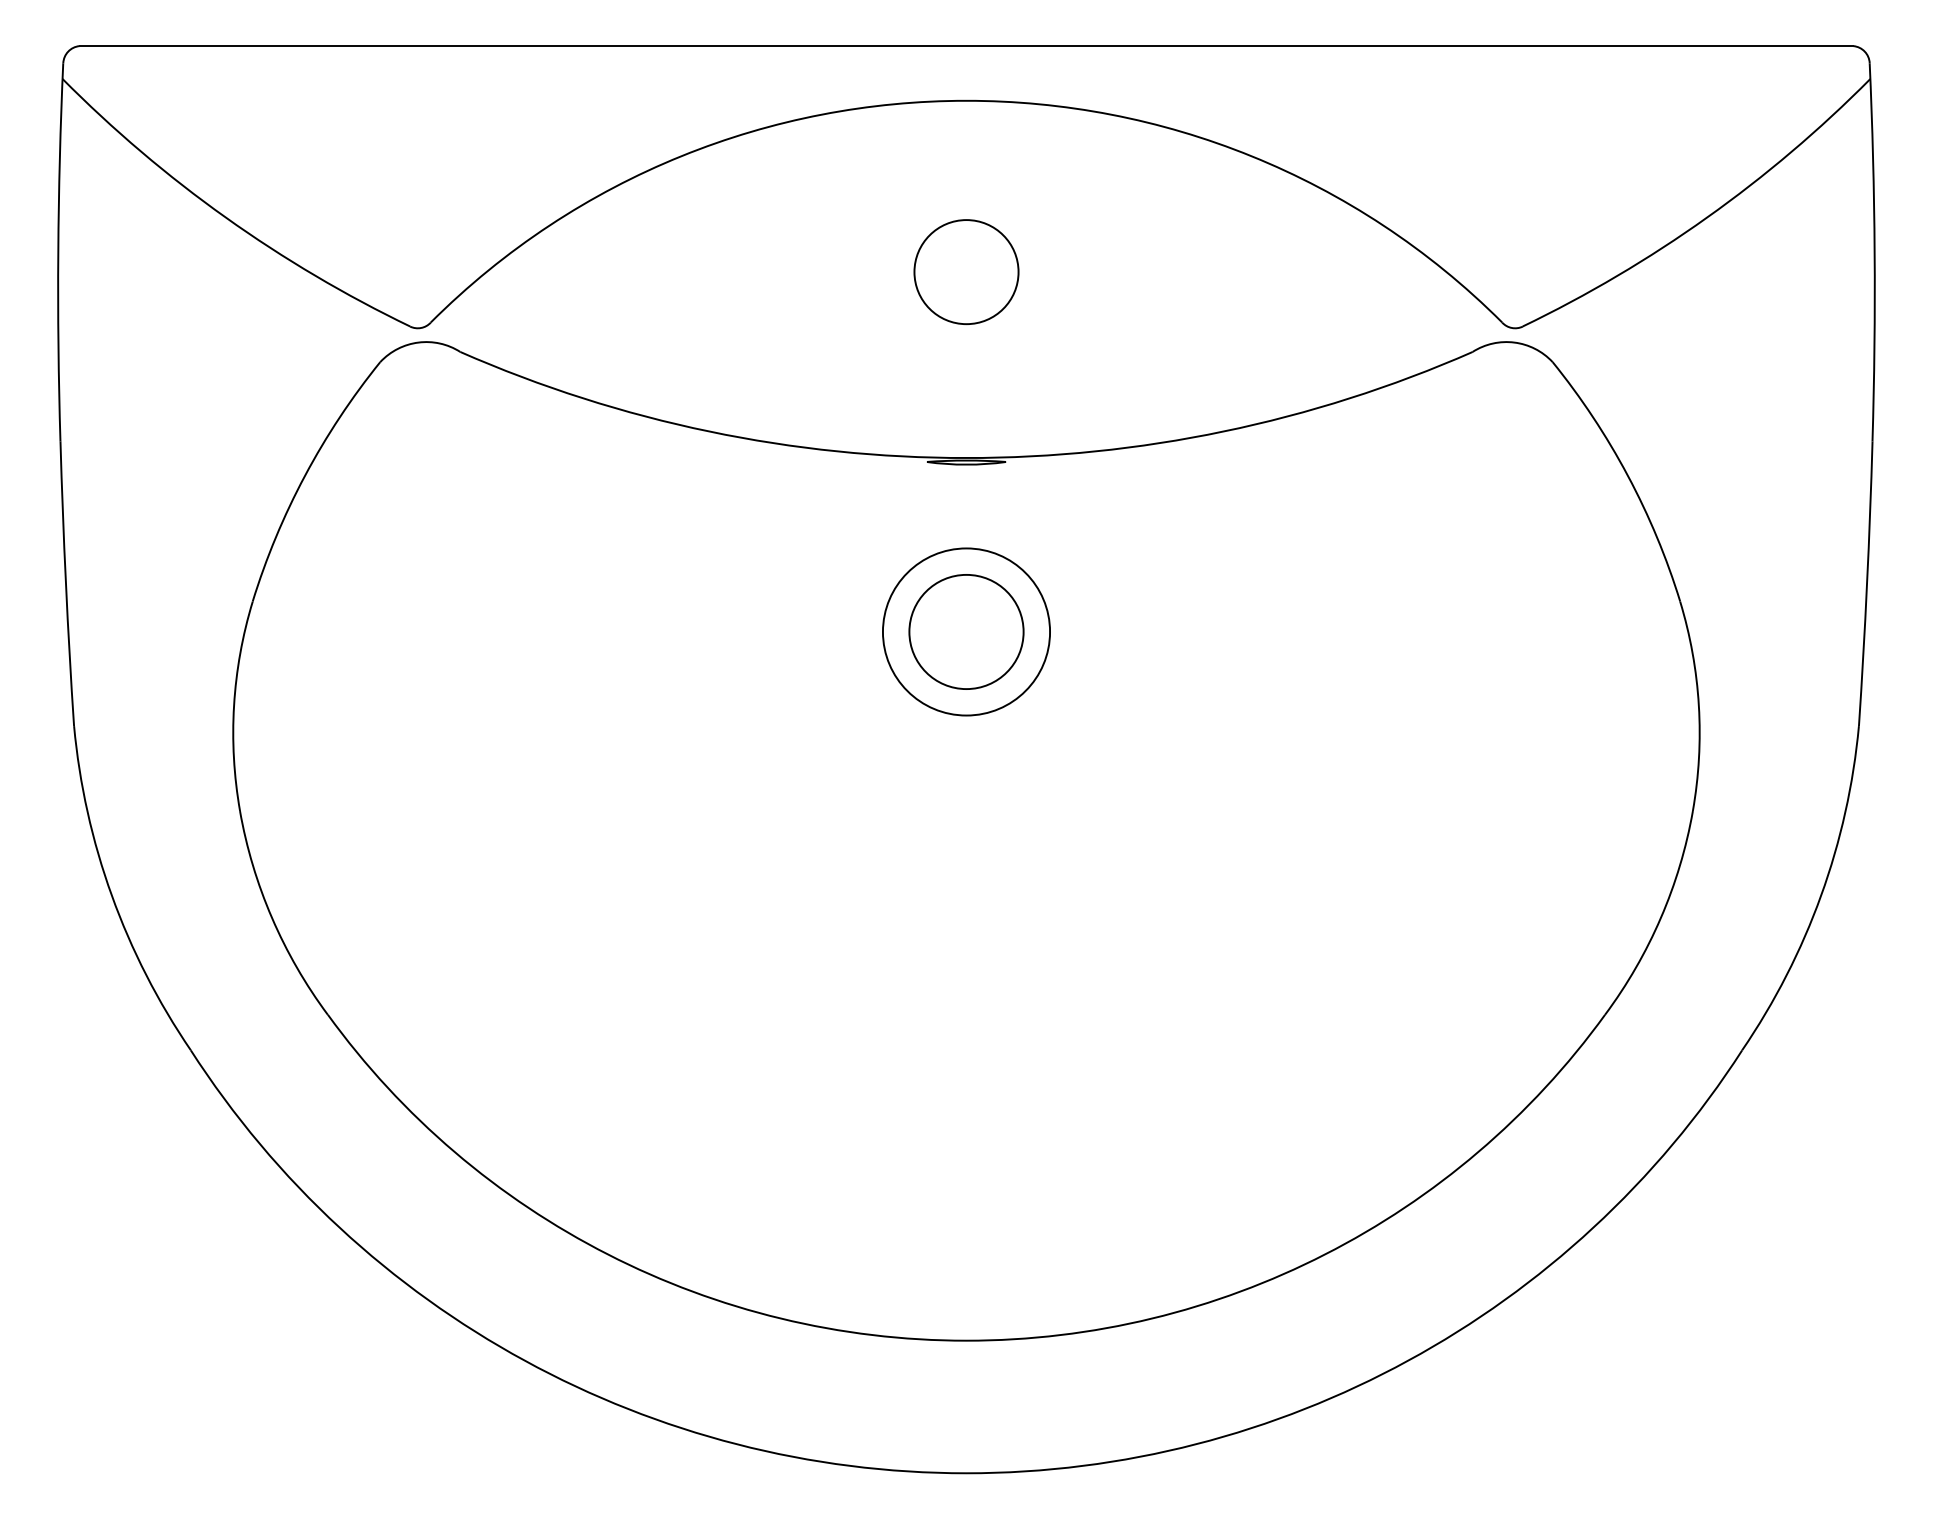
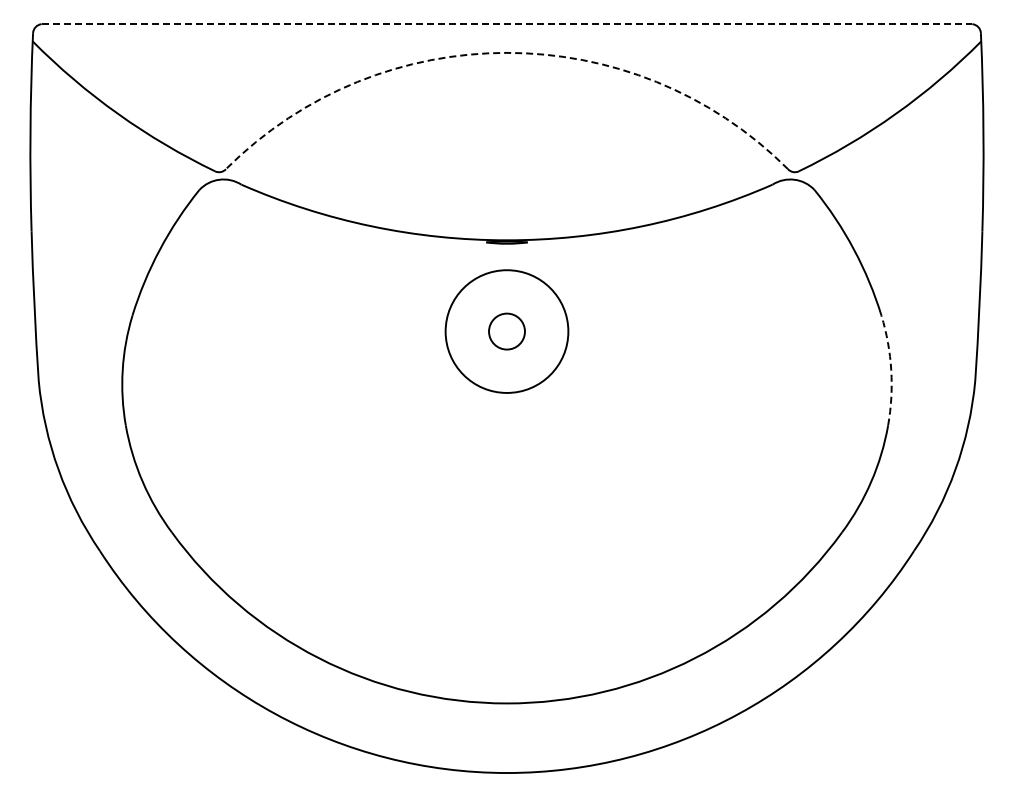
line: (967, 46) -> (507, 24), solid -> dashed
arc: (967, 100) -> (507, 52), solid -> dashed
circle: (965, 271) -> (506, 142), removed
circle: (965, 631) -> (506, 331), size x0.6
circle: (965, 631) -> (506, 331), size x1.4
arc: (1699, 706) -> (891, 370), solid -> dashed

